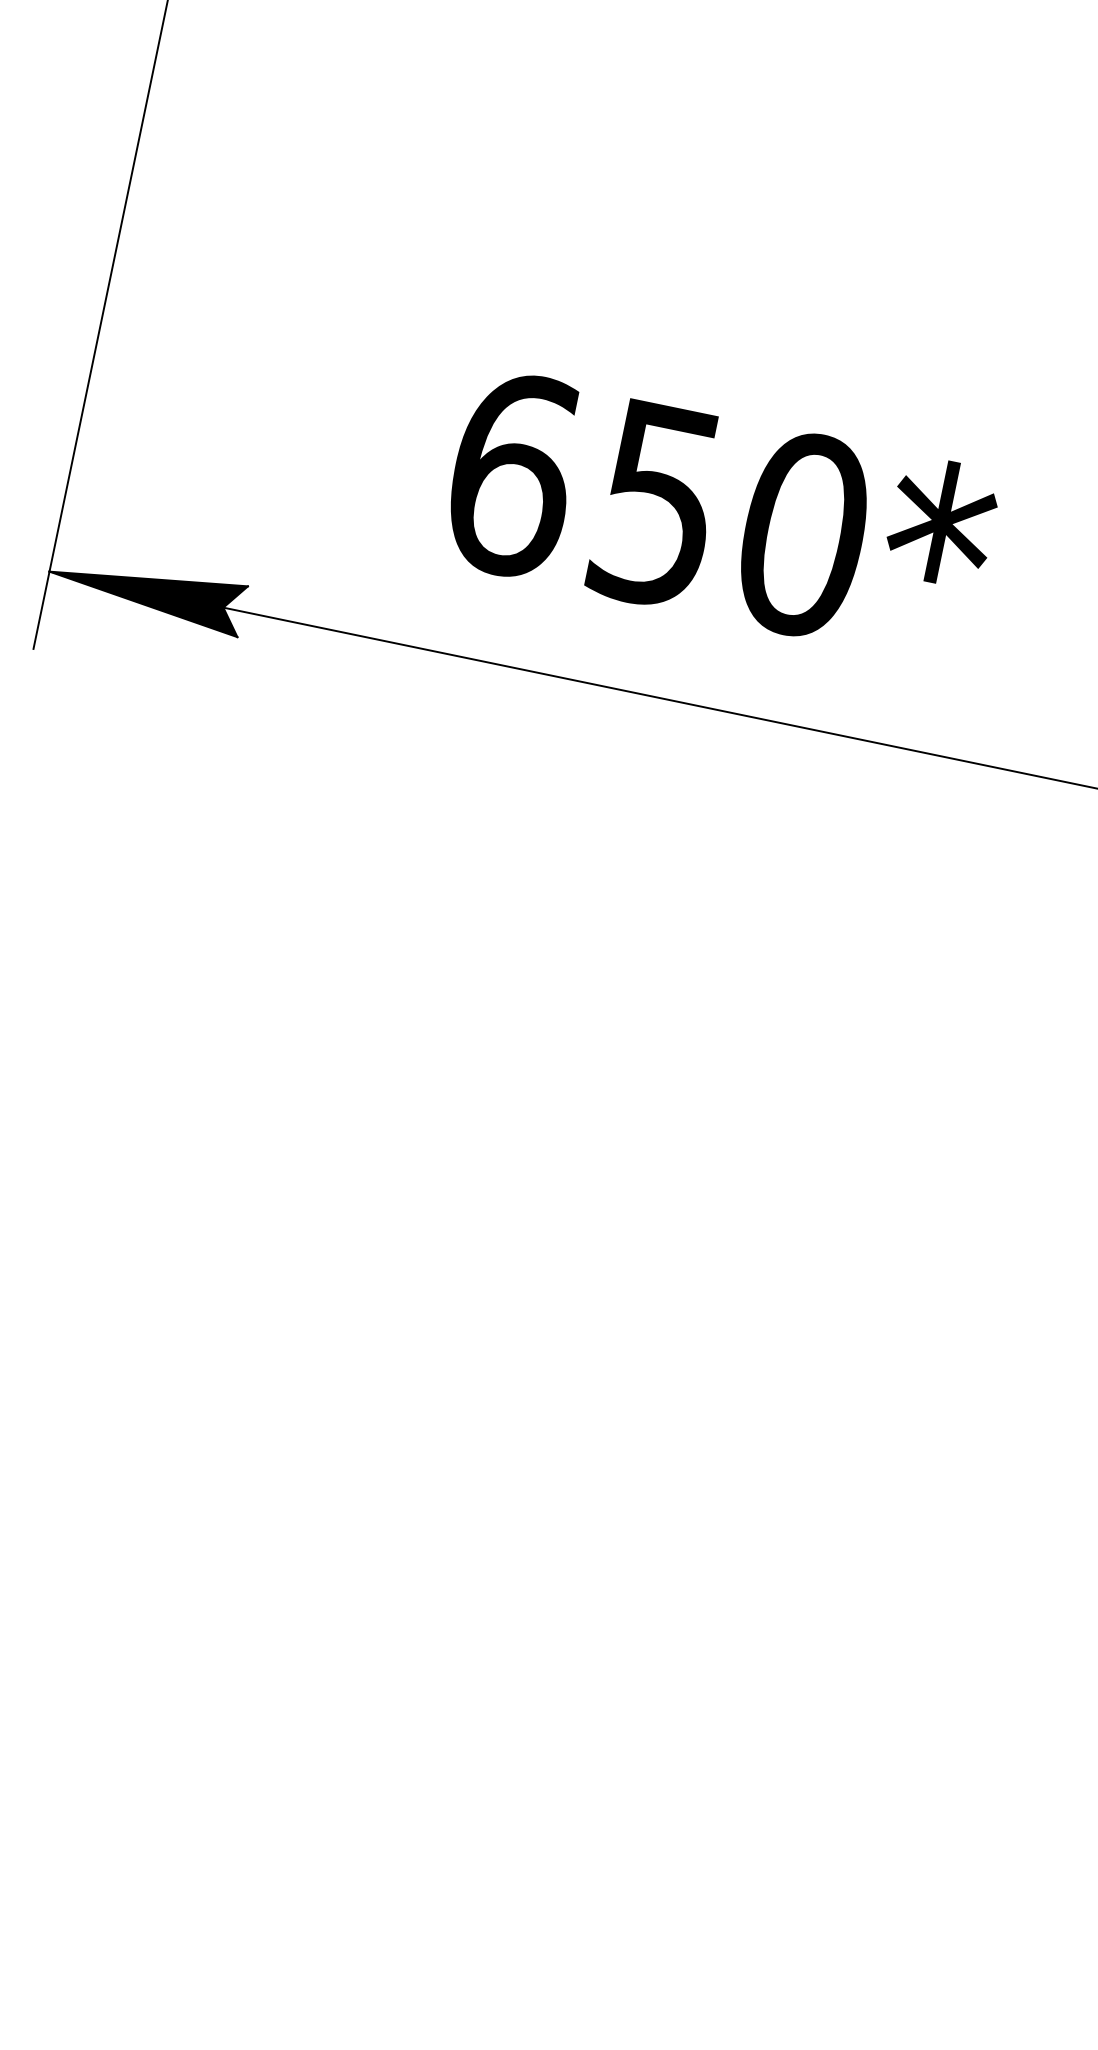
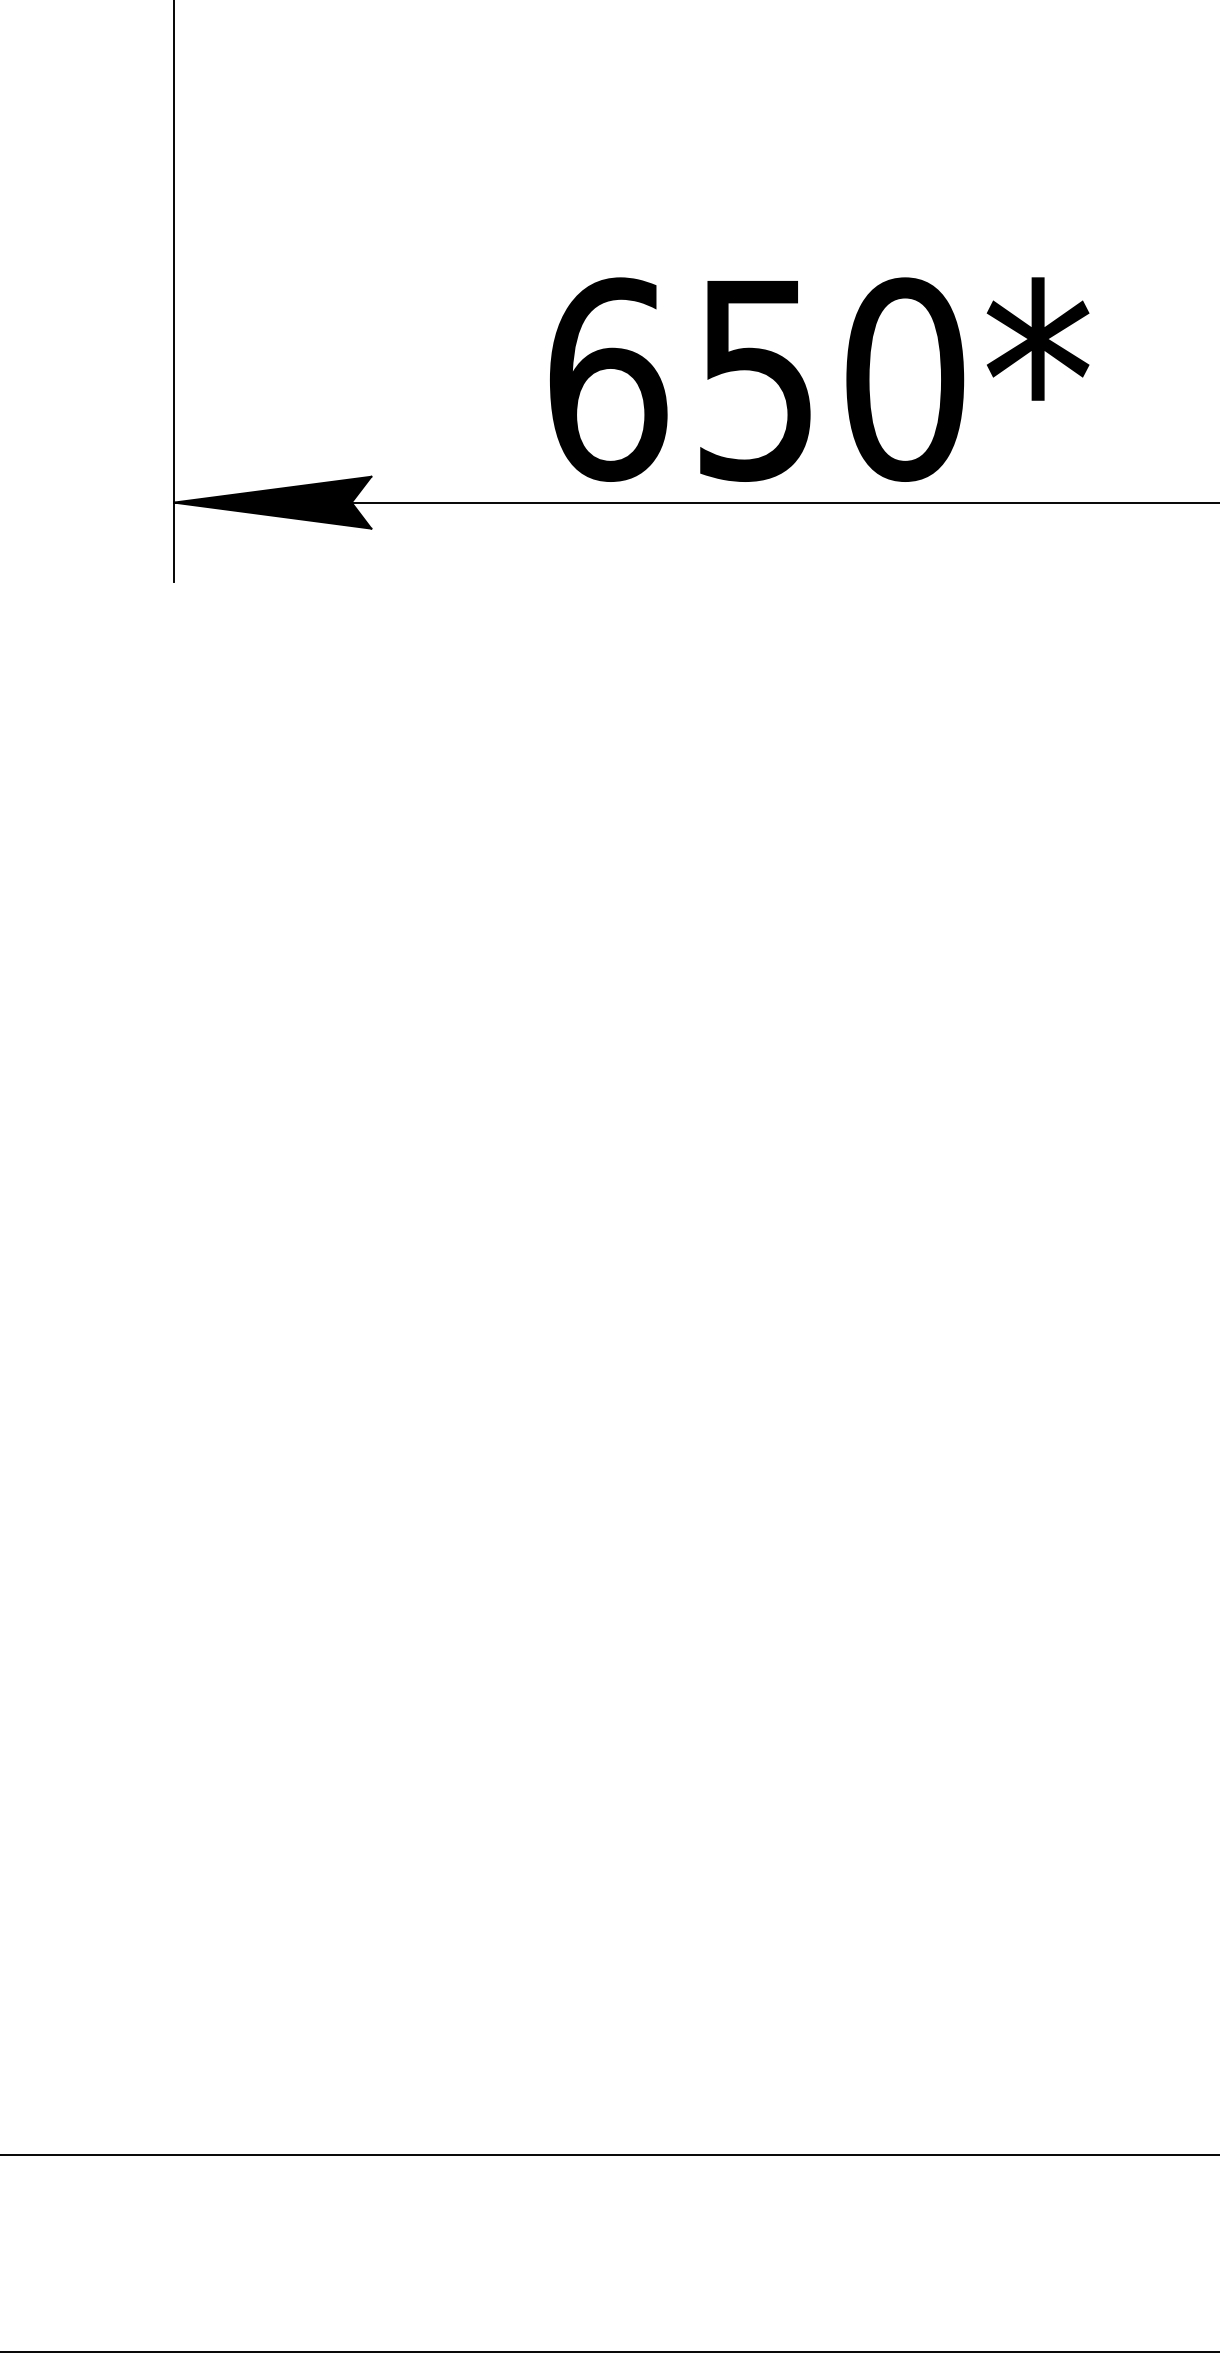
text: (719, 517) -> (819, 379), moved

